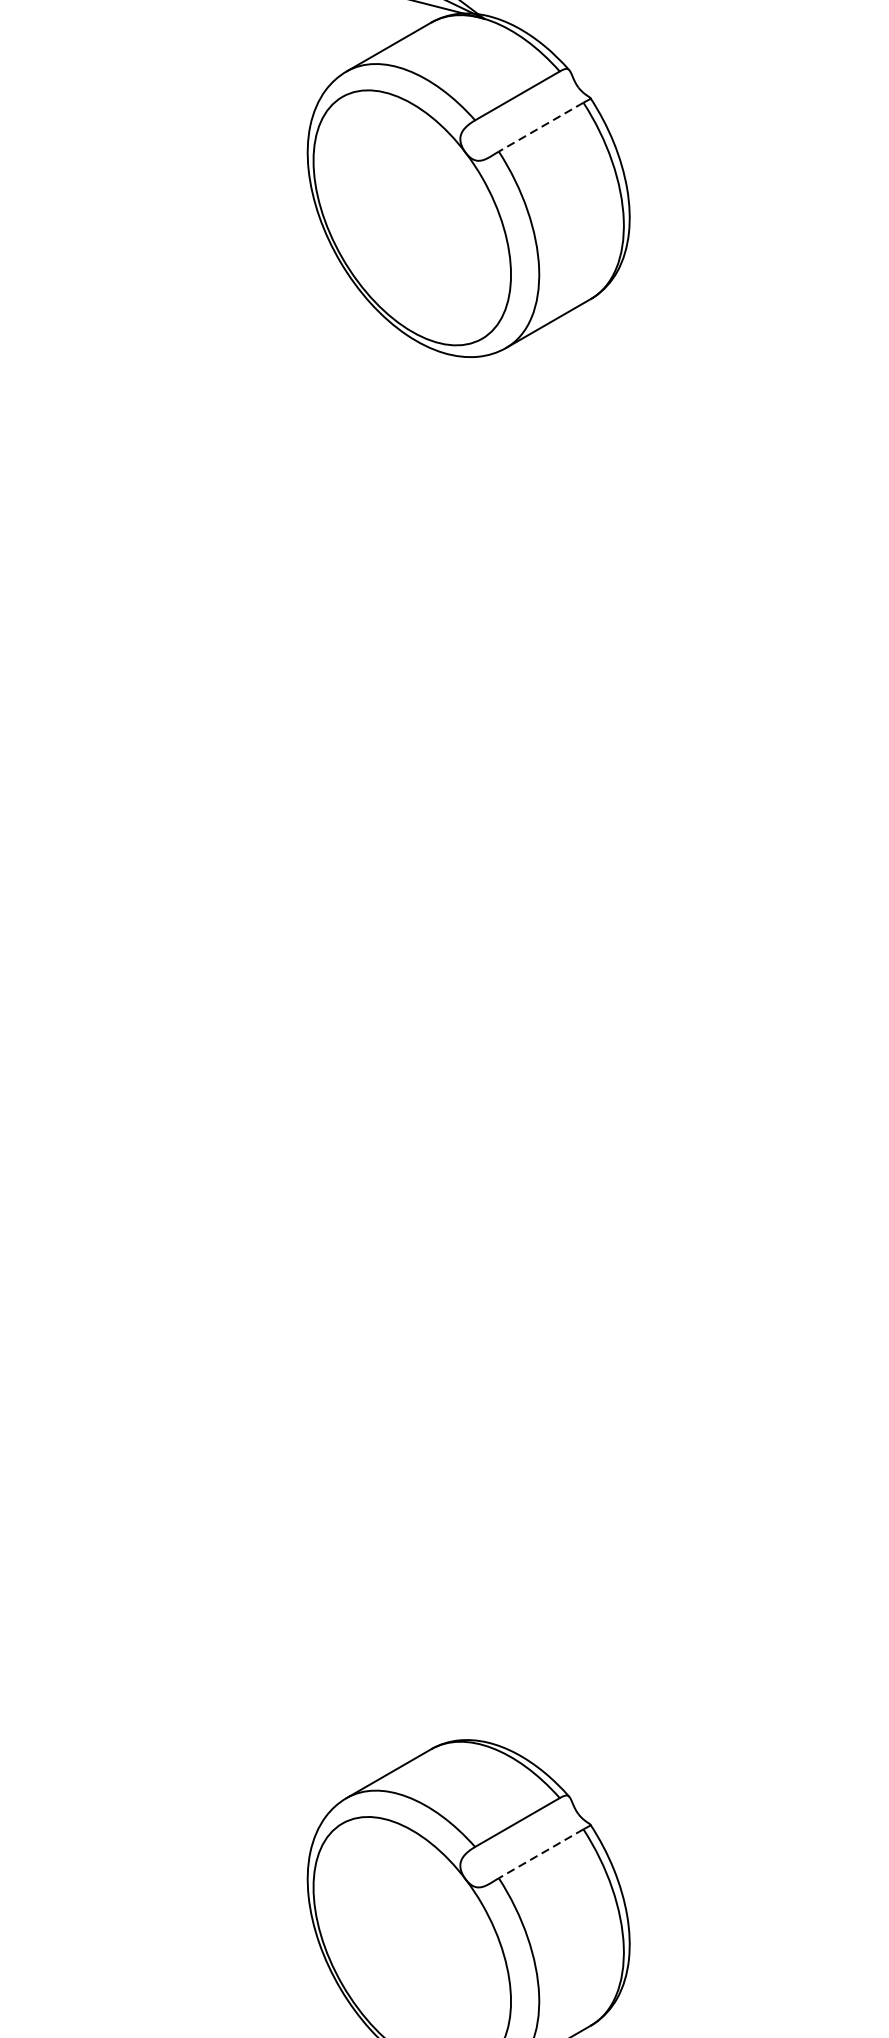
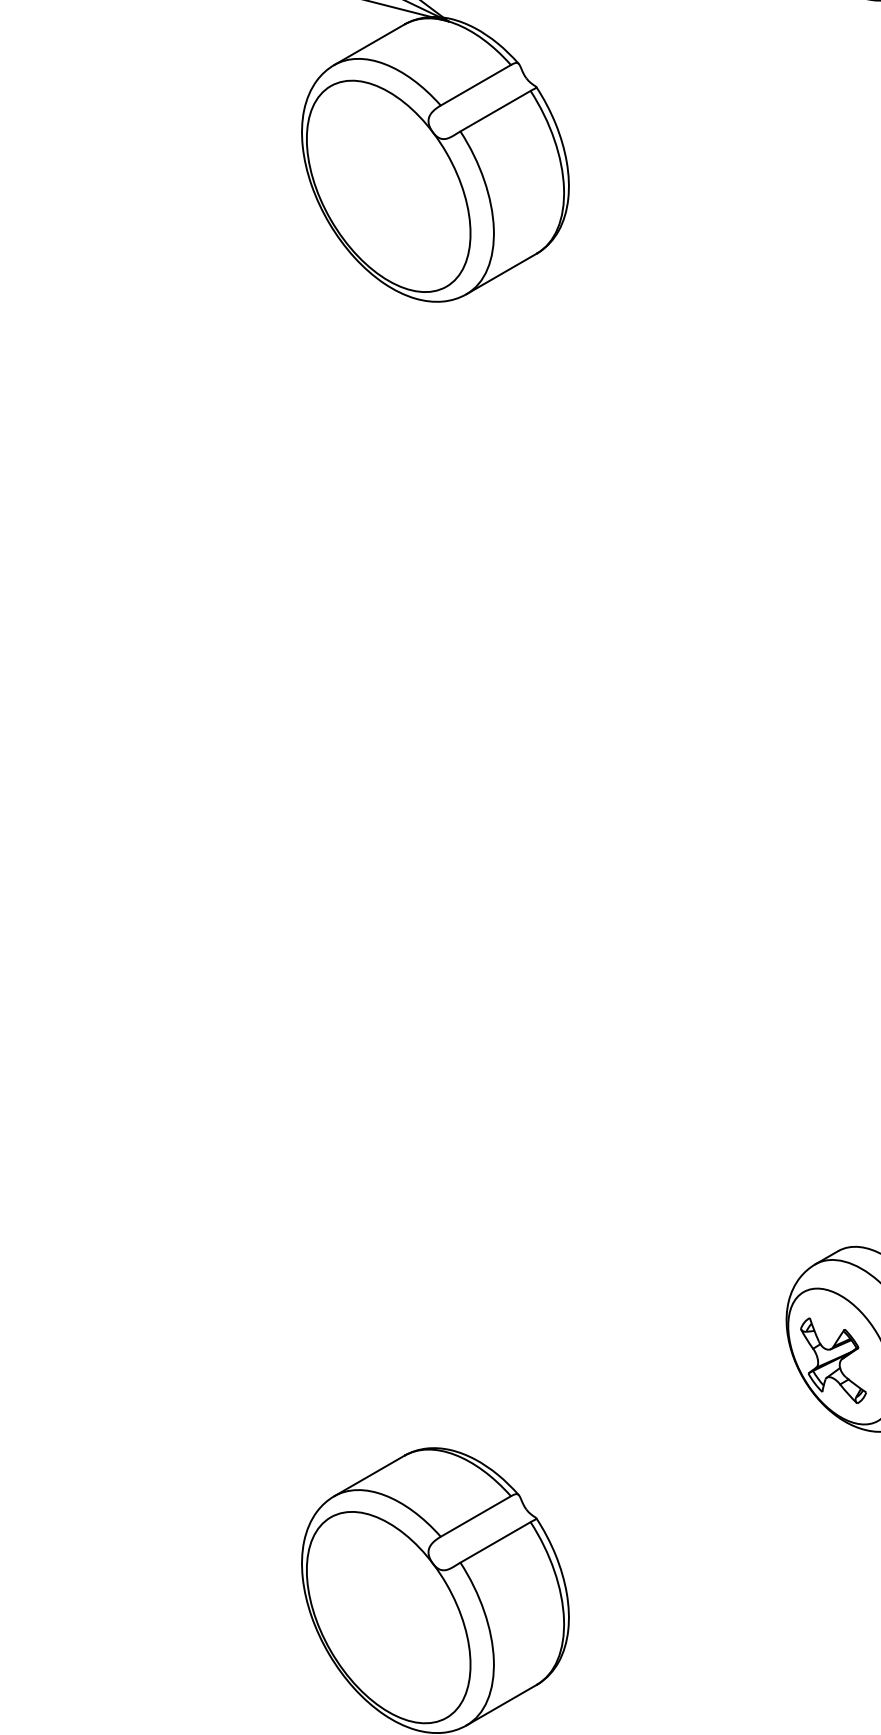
line: (541, 127) -> (495, 111), dashed -> solid
line: (541, 1853) -> (495, 1542), dashed -> solid

